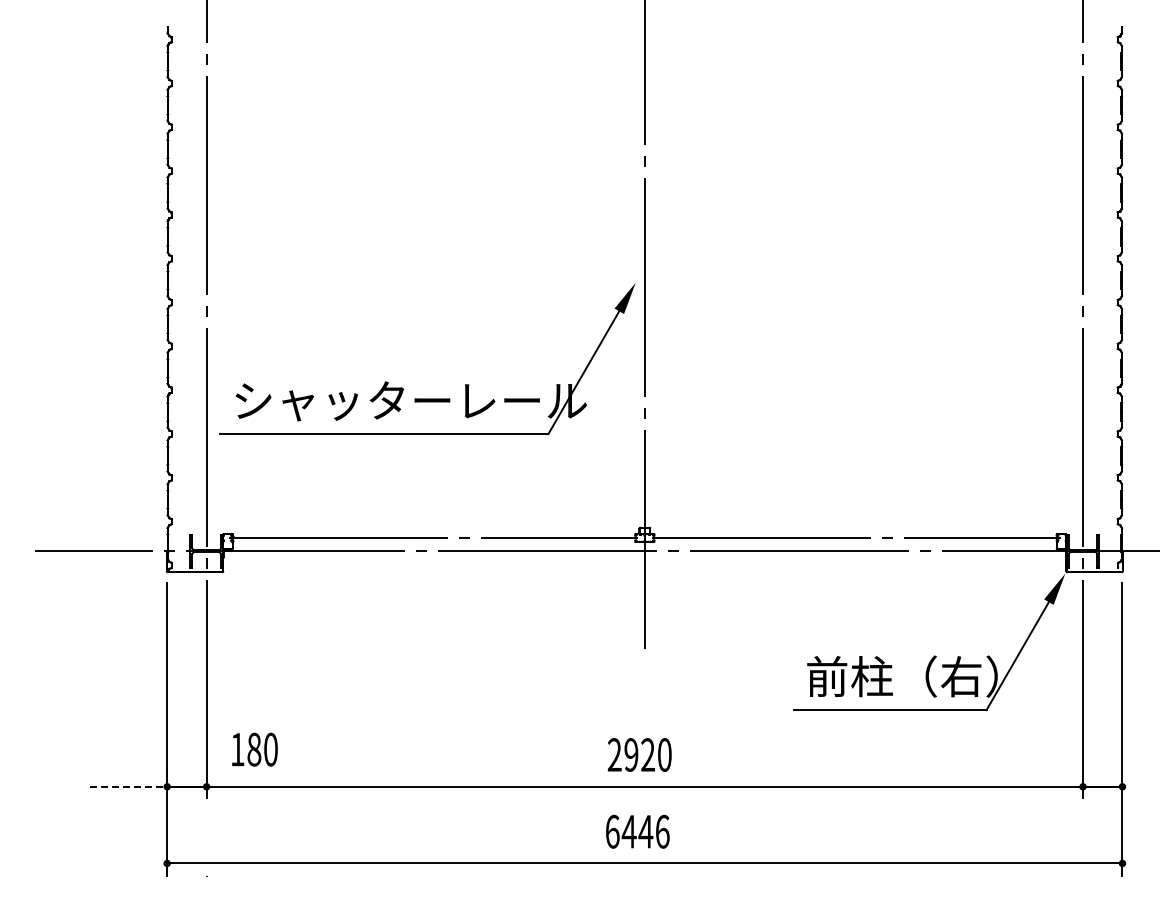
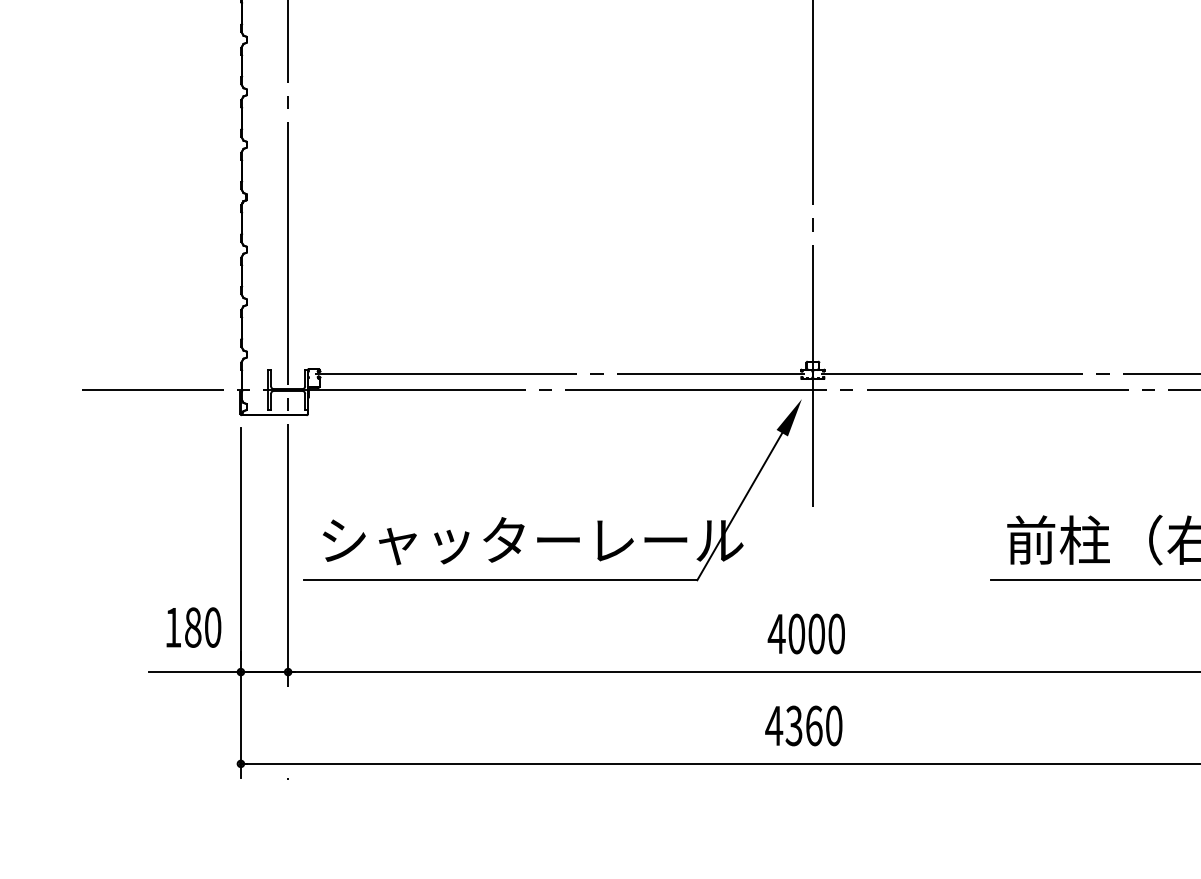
part: (402, 387) -> (522, 524), moved
text: (254, 749) -> (193, 627), moved
text: (630, 754) -> (795, 633), 2920 -> 4000
line: (127, 786) -> (193, 671), dashed -> solid
text: (637, 831) -> (804, 725), 6446 -> 4360

